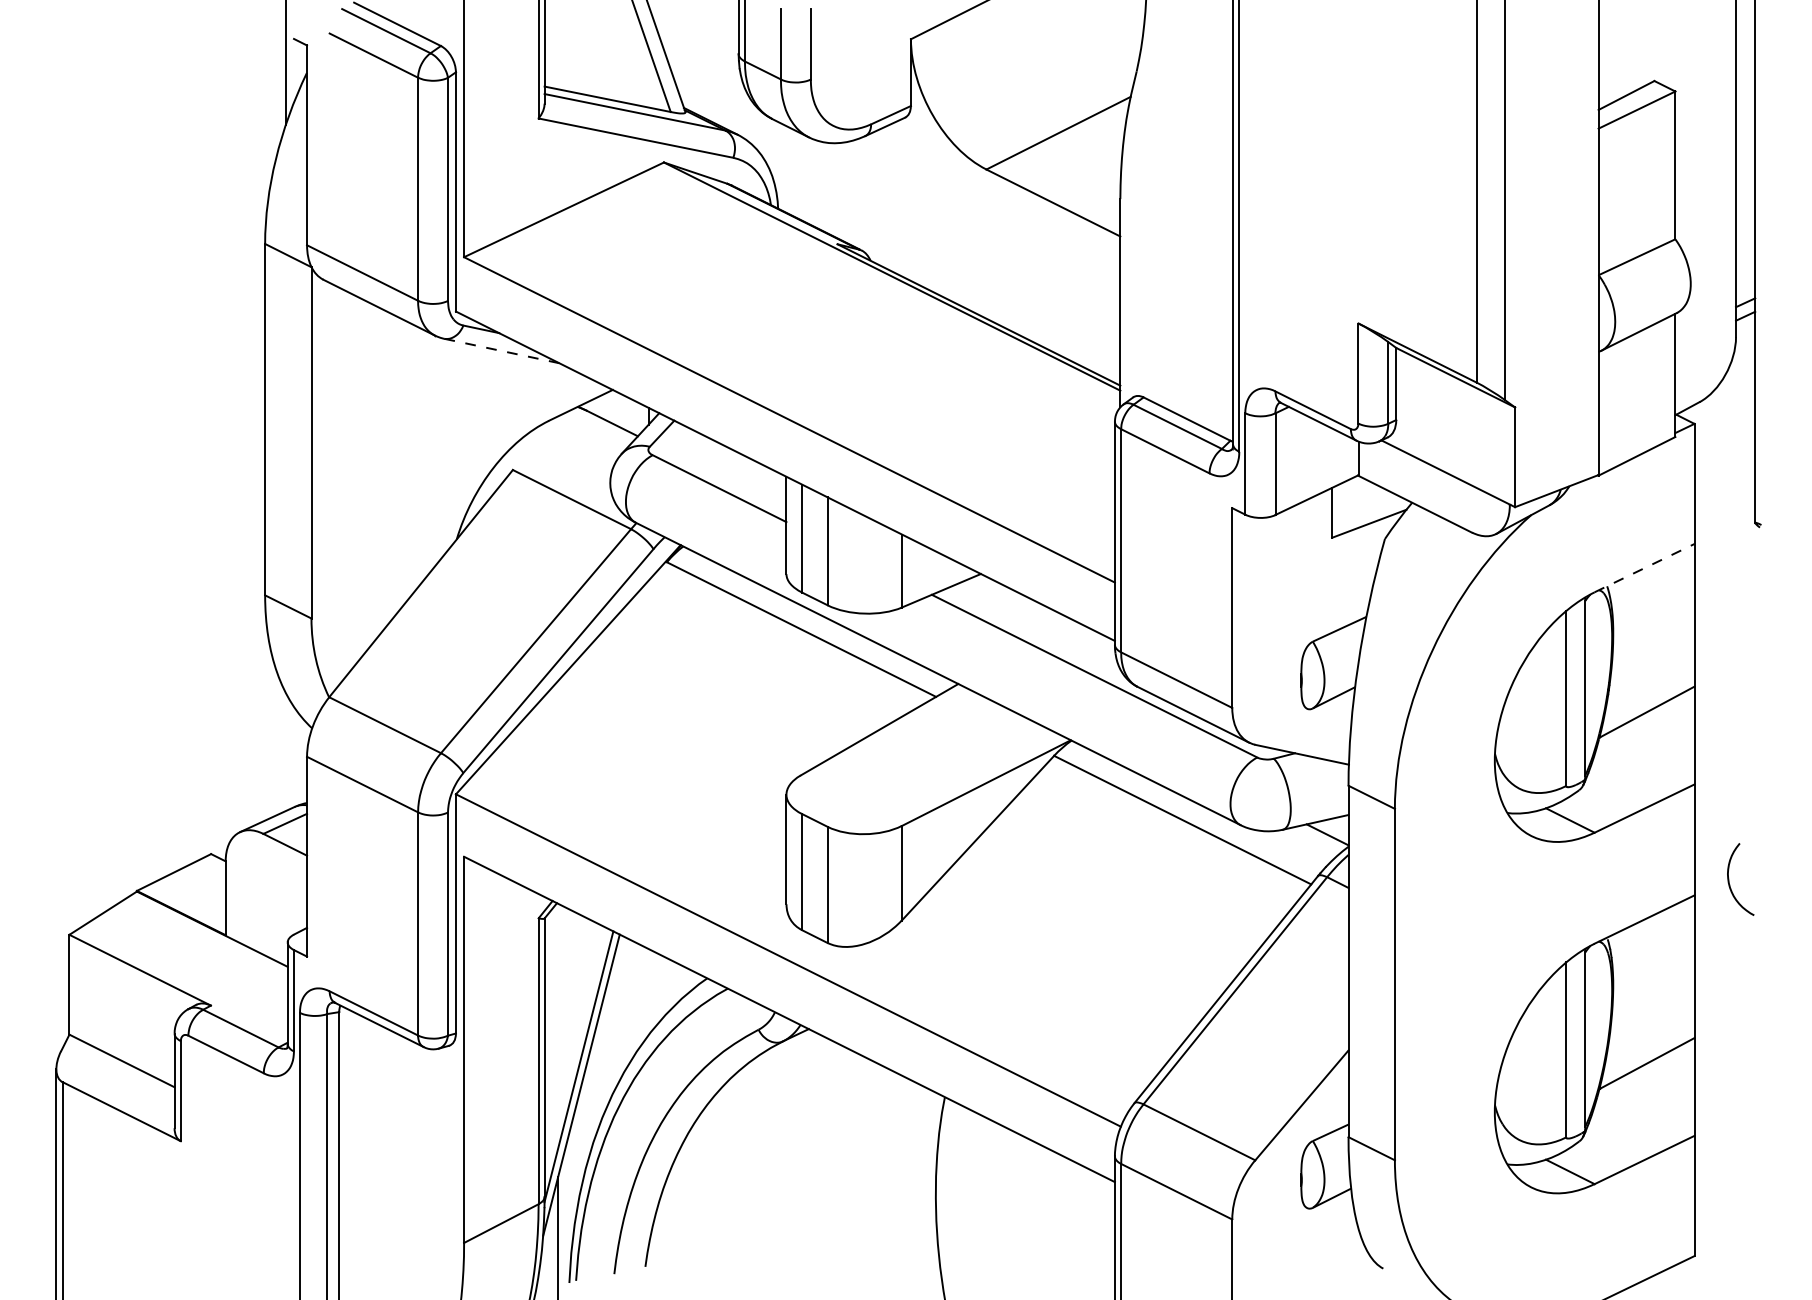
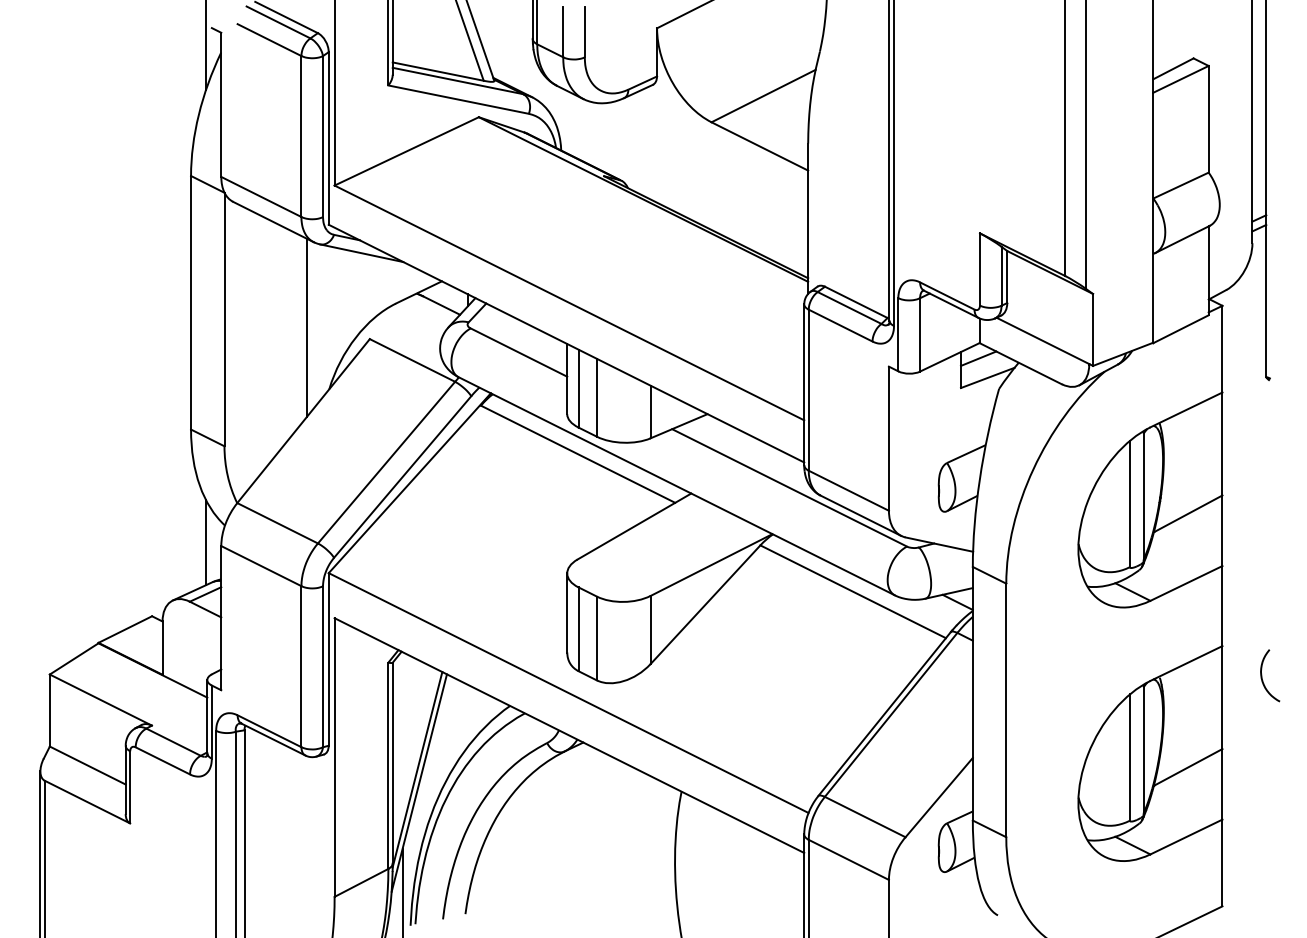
line: (501, 351) -> (361, 253), dashed -> solid
line: (425, 454) -> (306, 327), added
line: (1356, 497) -> (978, 358), added
line: (1645, 567) -> (1187, 409), dashed -> solid
line: (285, 752) -> (205, 542), added
curve: (1729, 879) -> (1262, 675), moved

